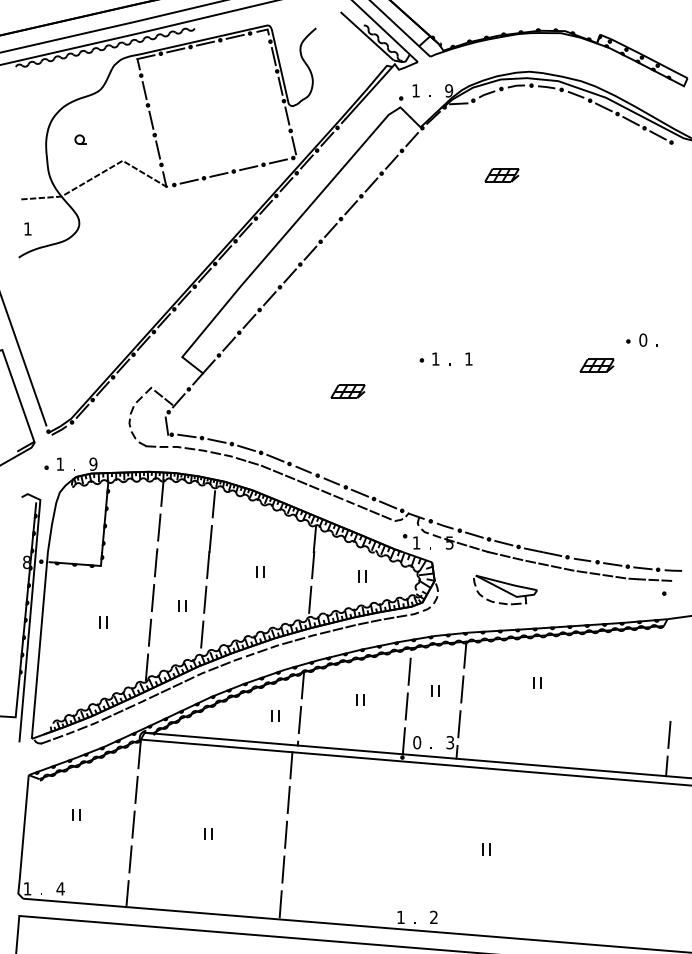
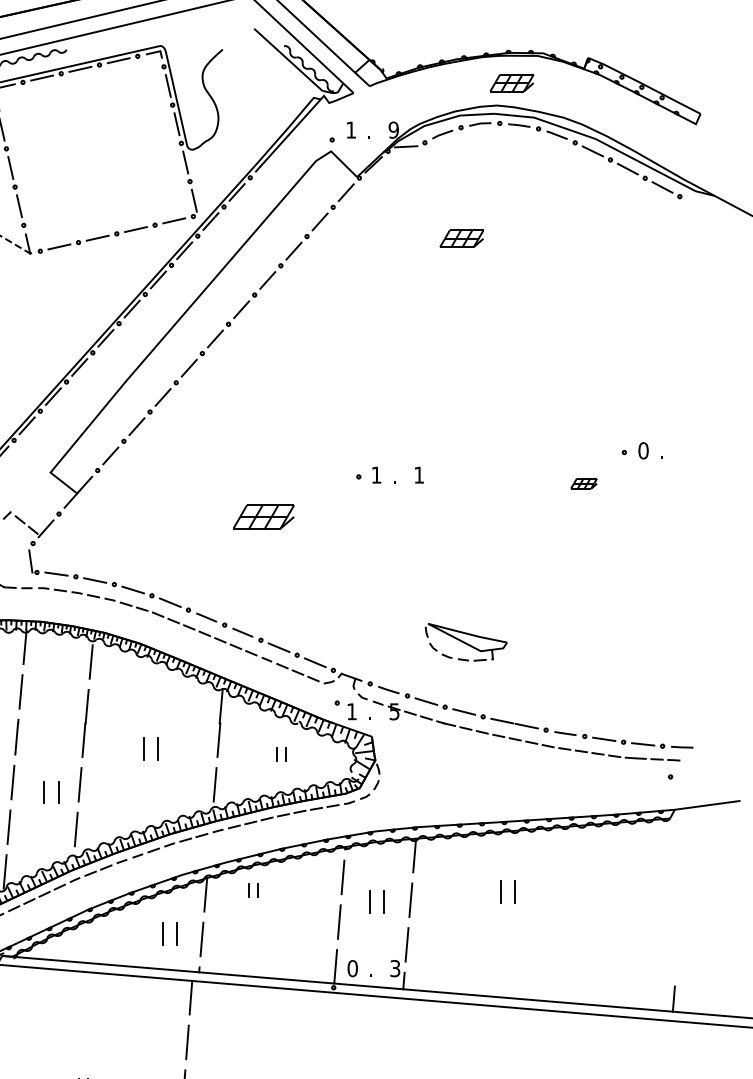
part: (540, 54) -> (511, 83), added
part: (596, 365) -> (583, 483), size x0.6
part: (347, 391) -> (263, 516), size x1.4
part: (260, 571) -> (151, 748), size x1.6
part: (505, 589) -> (466, 641), moved
part: (182, 605) -> (50, 792), size x1.6
part: (537, 682) -> (507, 891), size x1.6
part: (435, 690) -> (376, 901), size x1.6
part: (360, 699) -> (252, 889), moved
part: (275, 715) -> (170, 933), size x1.6
line: (669, 734) -> (677, 958), removed

